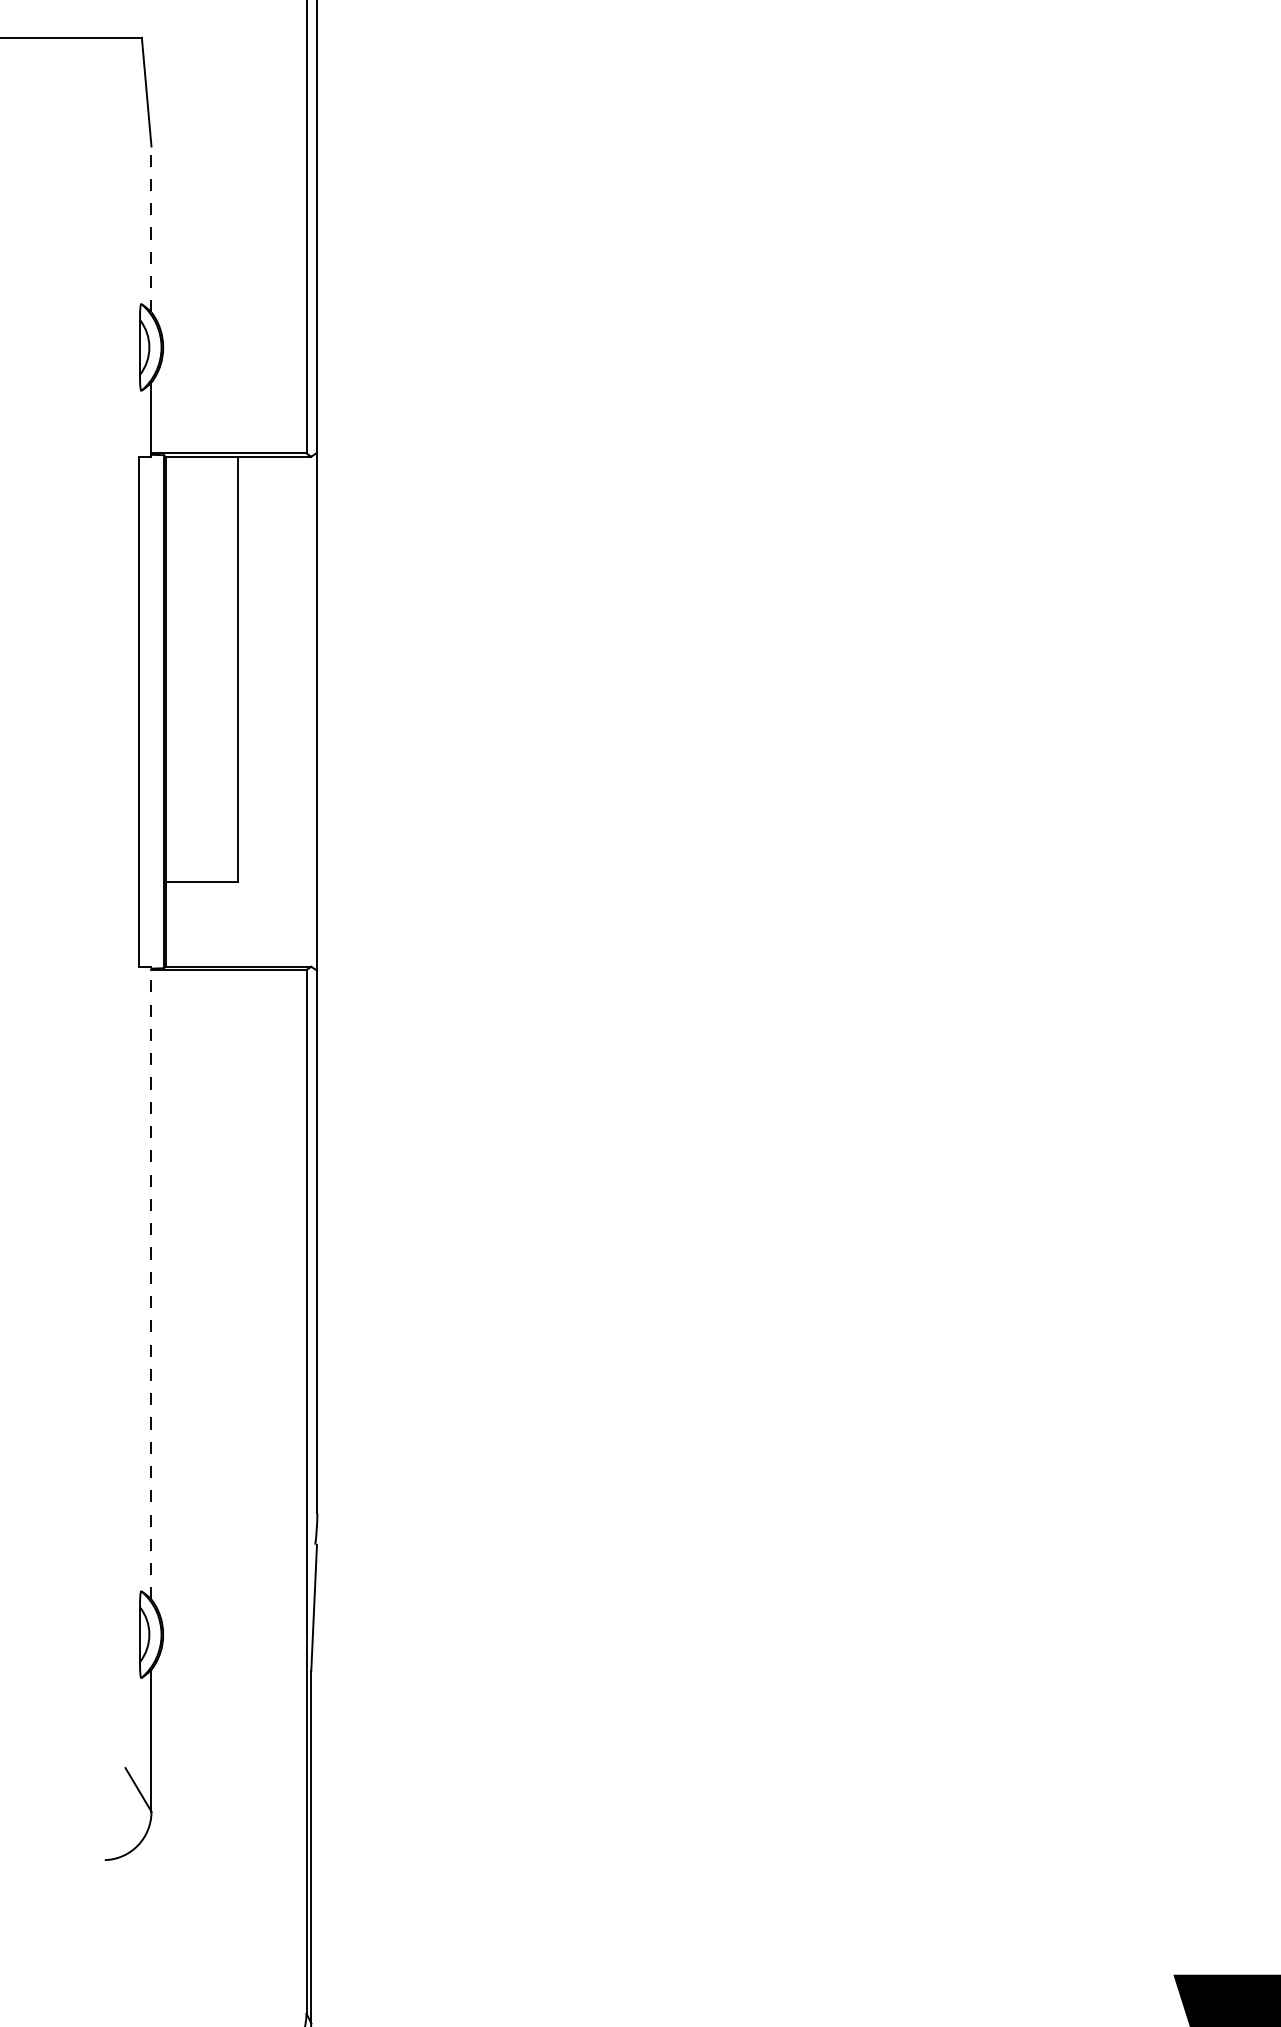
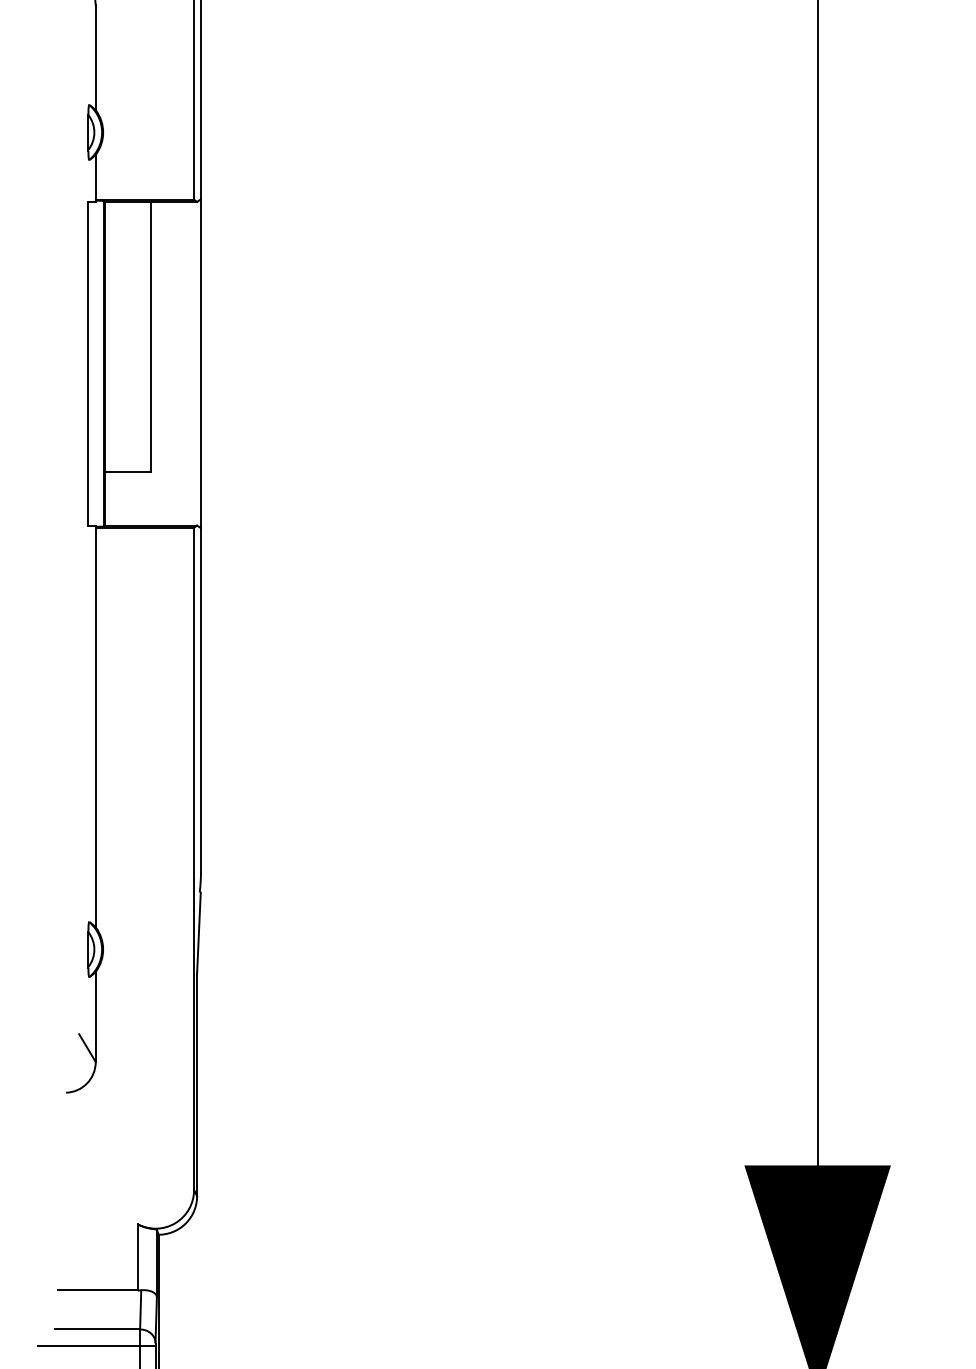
line: (151, 229) -> (95, 57), dashed -> solid
line: (151, 1283) -> (95, 726), dashed -> solid

